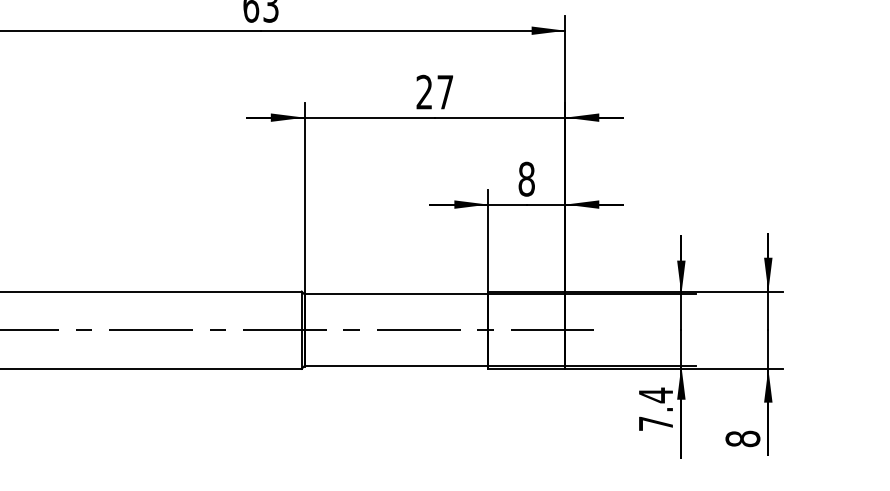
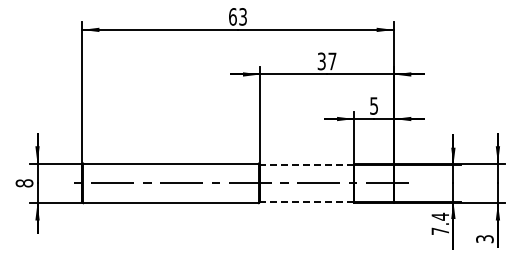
text: (424, 92) -> (321, 61), 27 -> 37
text: (527, 178) -> (374, 105), 8 -> 5
line: (394, 295) -> (306, 165), solid -> dashed
line: (394, 365) -> (306, 201), solid -> dashed
text: (742, 439) -> (484, 239), 8 -> 3

